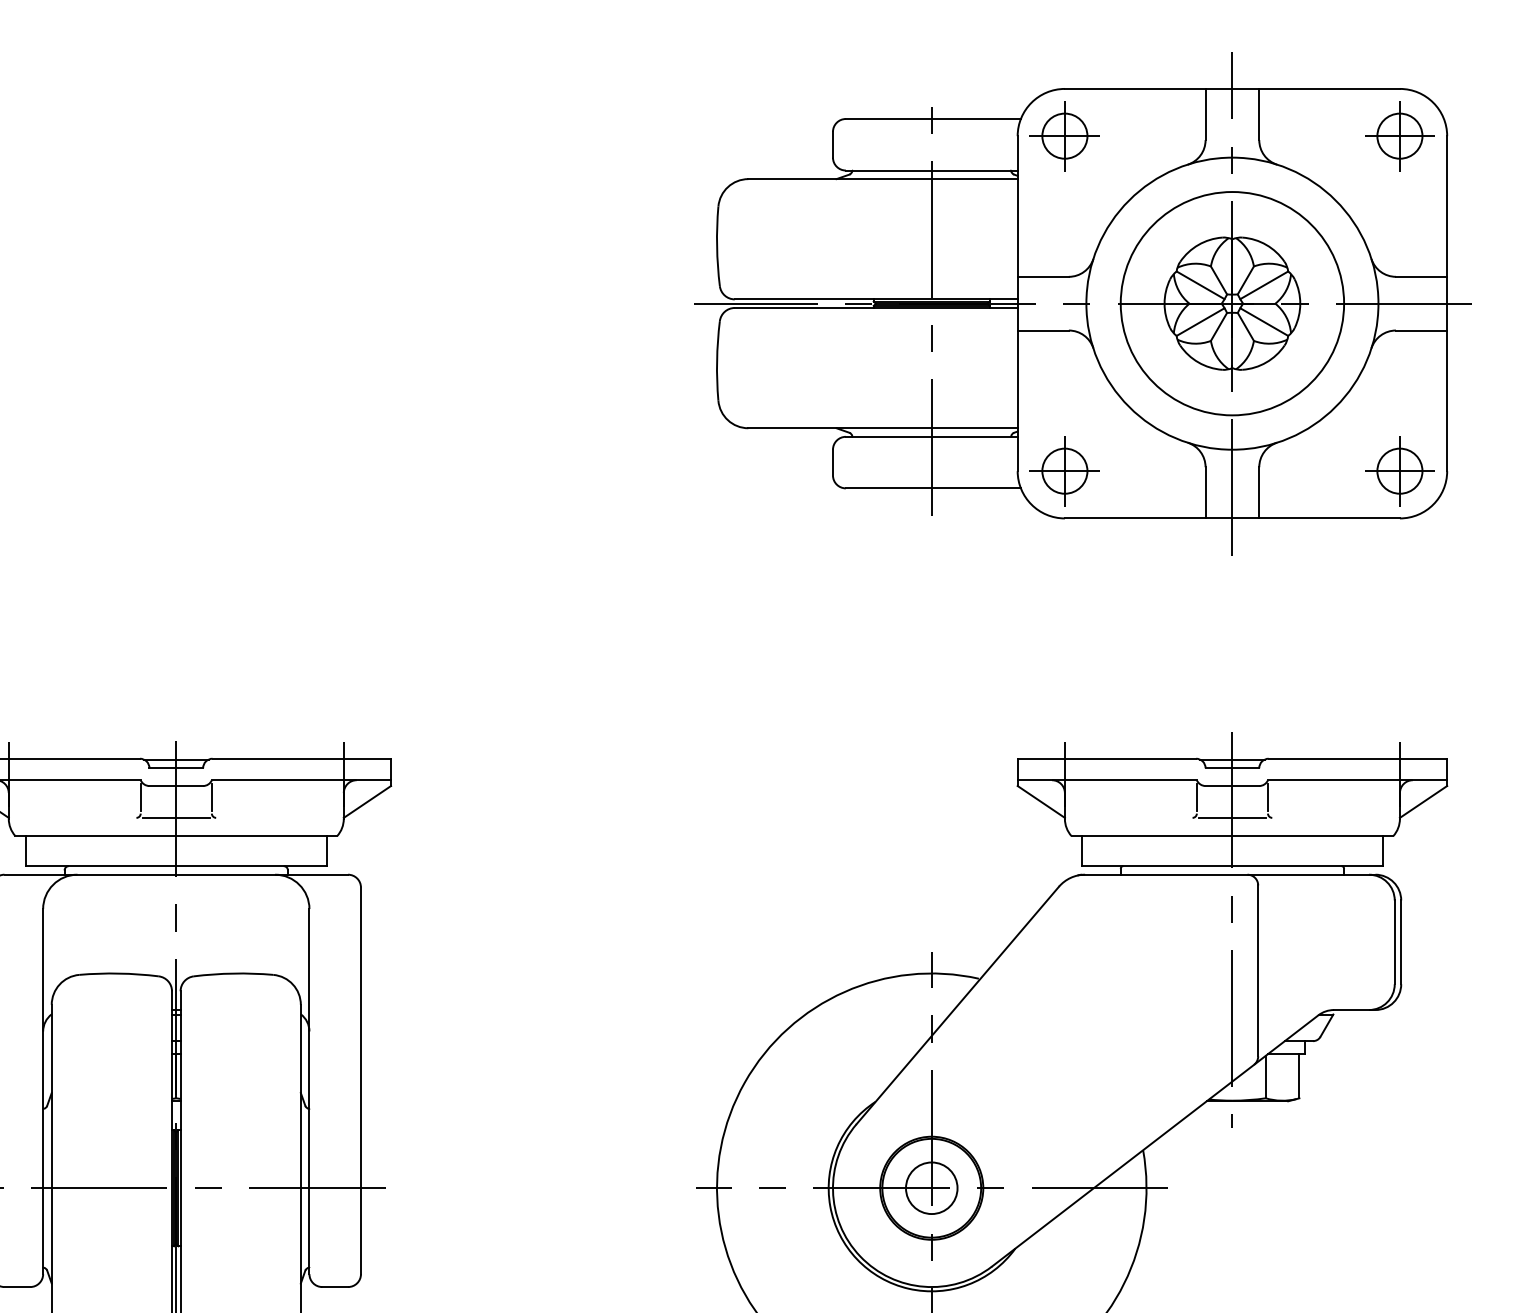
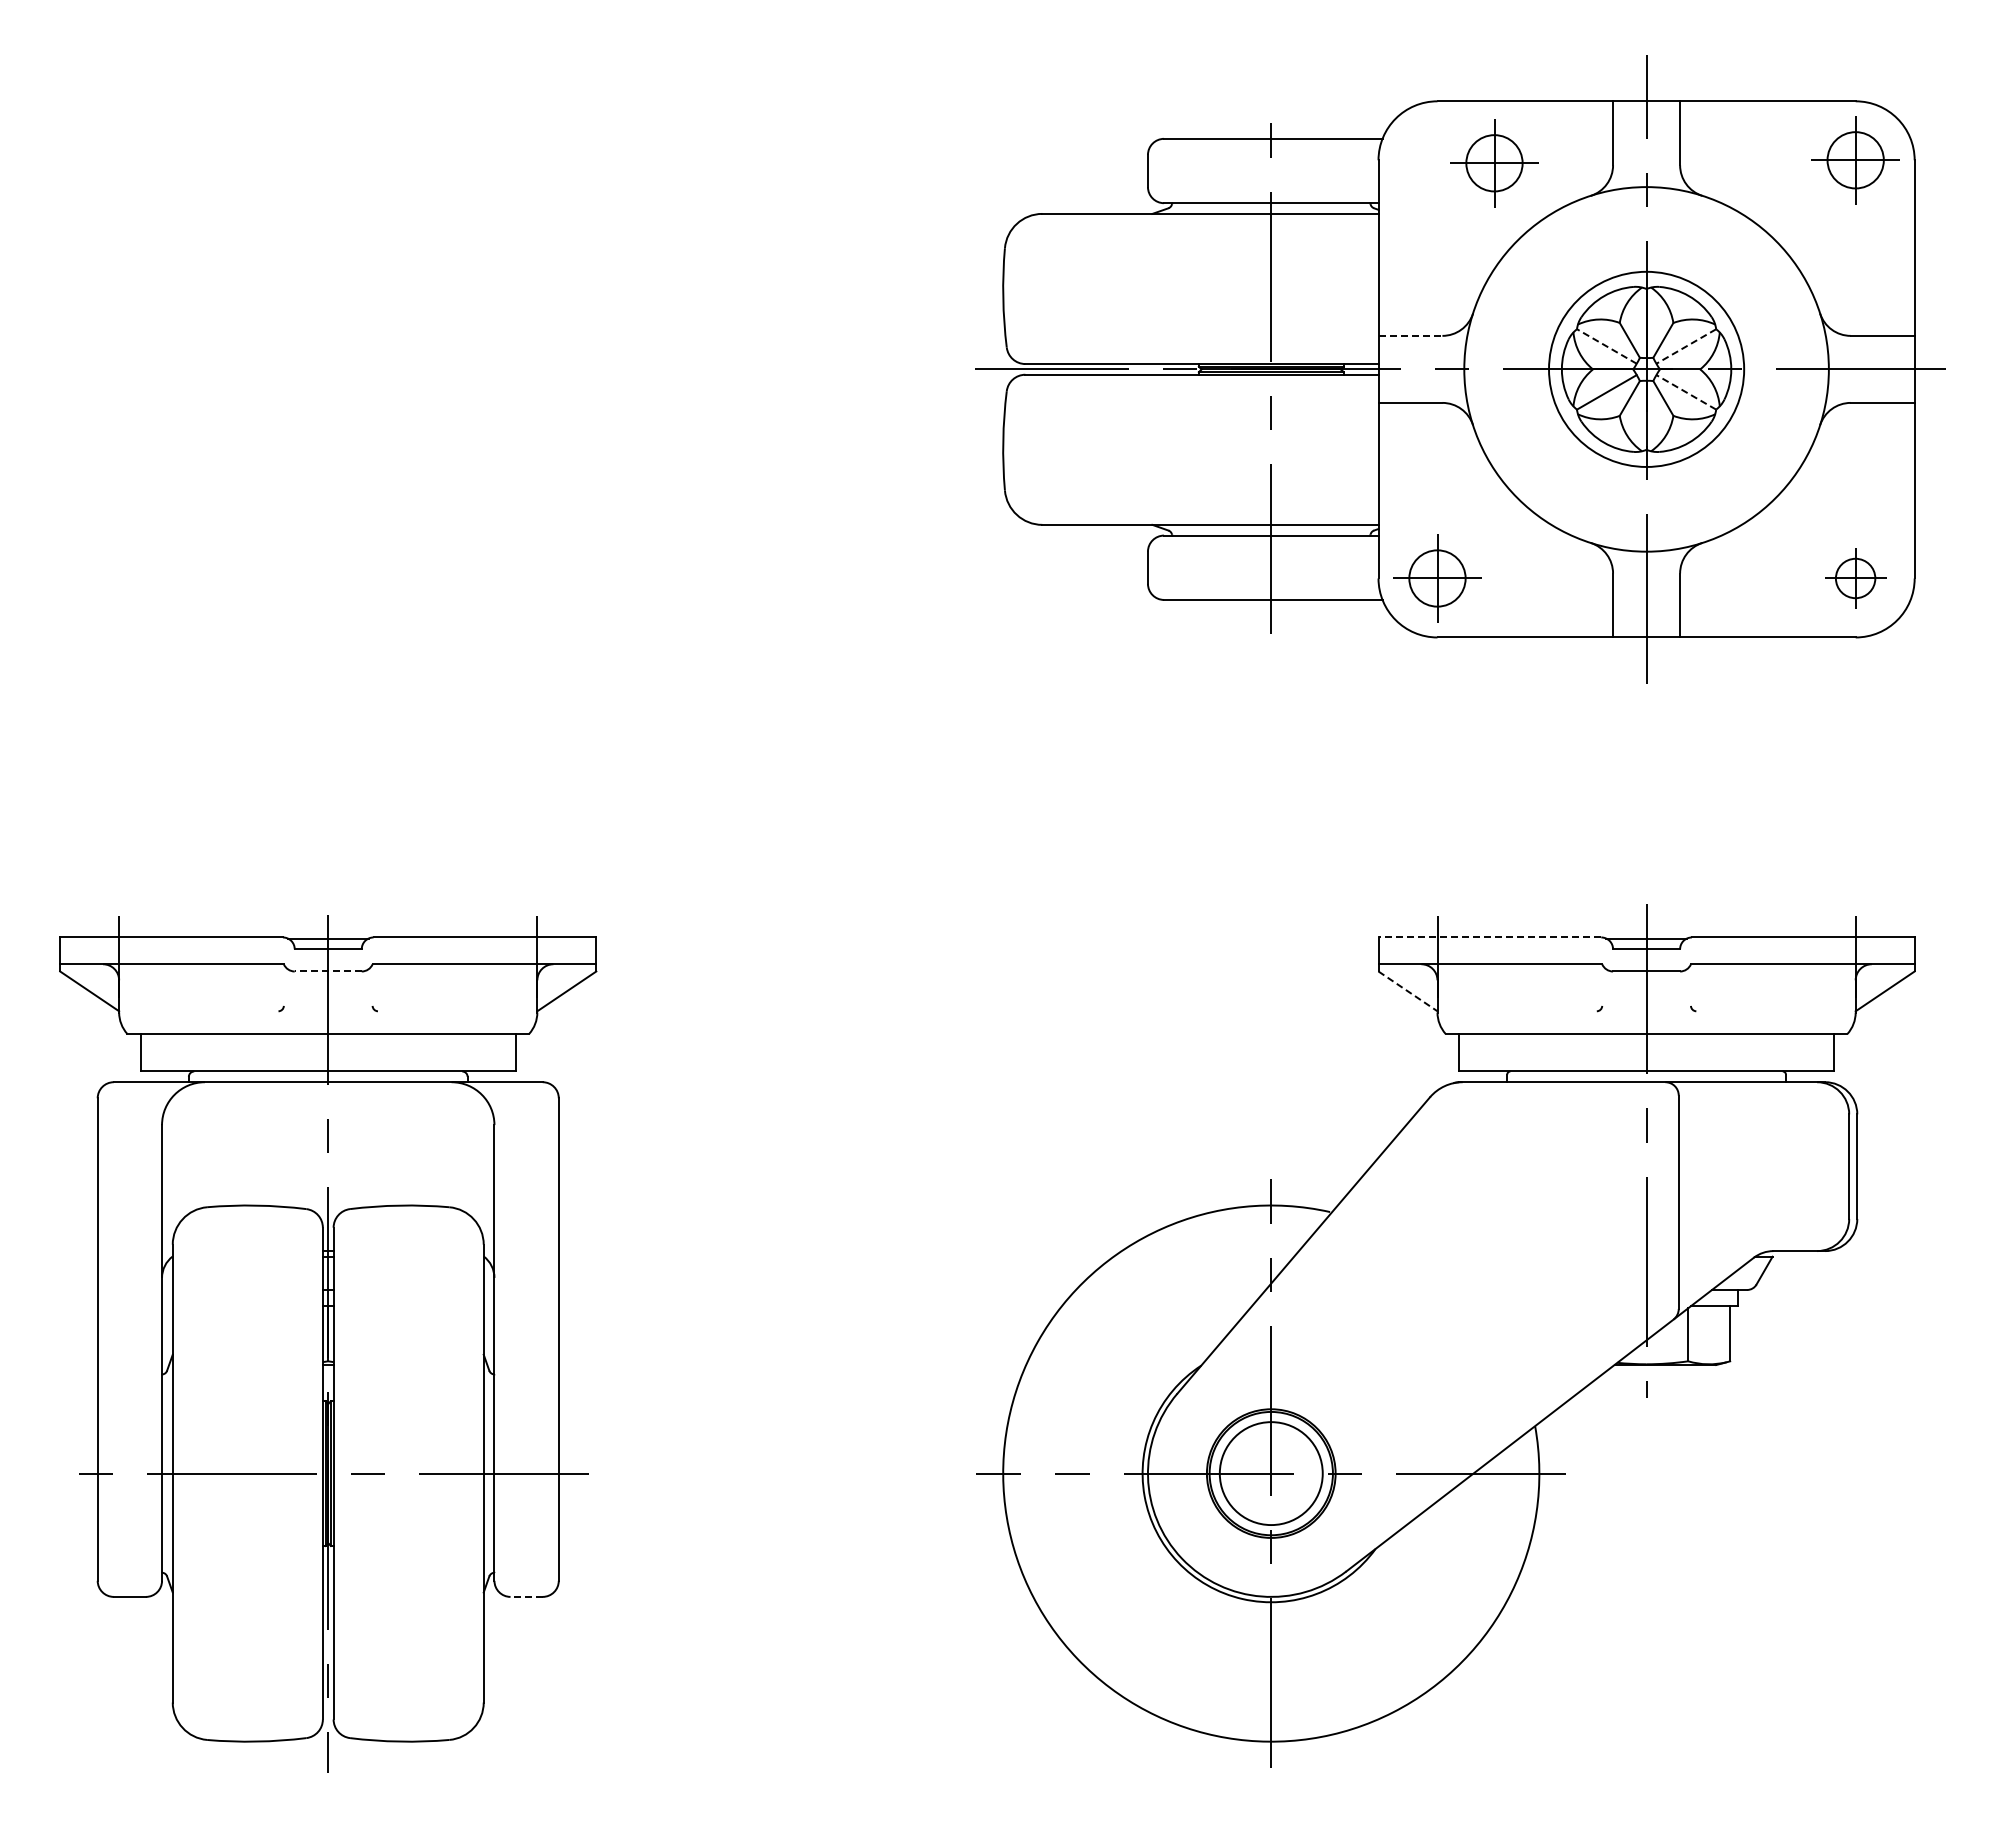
part: (1064, 136) -> (1494, 163), moved
line: (1043, 276) -> (1410, 335), solid -> dashed
line: (1200, 285) -> (1606, 346), solid -> dashed
line: (1264, 285) -> (1686, 346), solid -> dashed
circle: (1232, 303) -> (1646, 369), size x0.7
line: (1264, 322) -> (1686, 392), solid -> dashed
part: (1399, 471) -> (1855, 578), size x0.7
line: (1106, 758) -> (1489, 937), solid -> dashed
line: (176, 786) -> (328, 971), solid -> dashed
line: (140, 797) -> (283, 985), removed
line: (211, 797) -> (372, 985), removed
line: (1197, 797) -> (1602, 985), removed
line: (1267, 797) -> (1690, 985), removed
line: (1041, 802) -> (1408, 991), solid -> dashed
line: (175, 818) -> (327, 1011), removed
line: (1232, 818) -> (1646, 1011), removed
circle: (931, 1188) -> (1271, 1473), size x1.6
line: (335, 1286) -> (526, 1596), solid -> dashed

